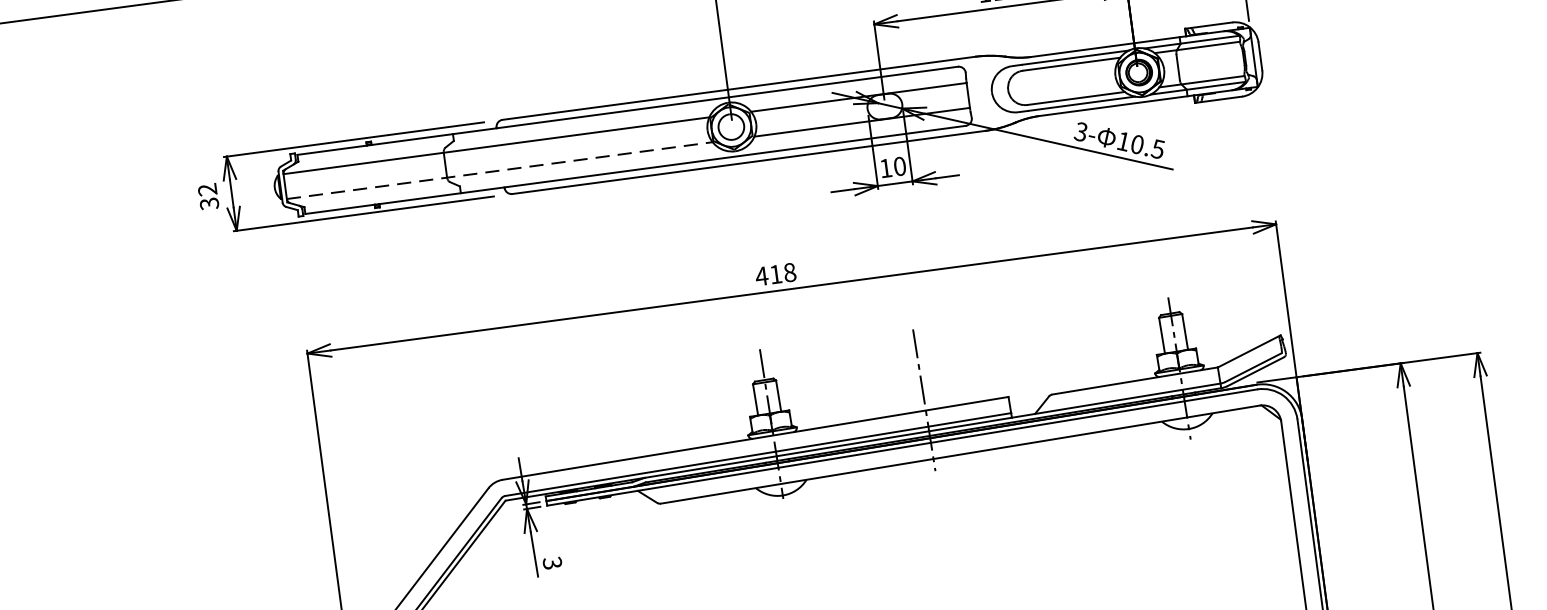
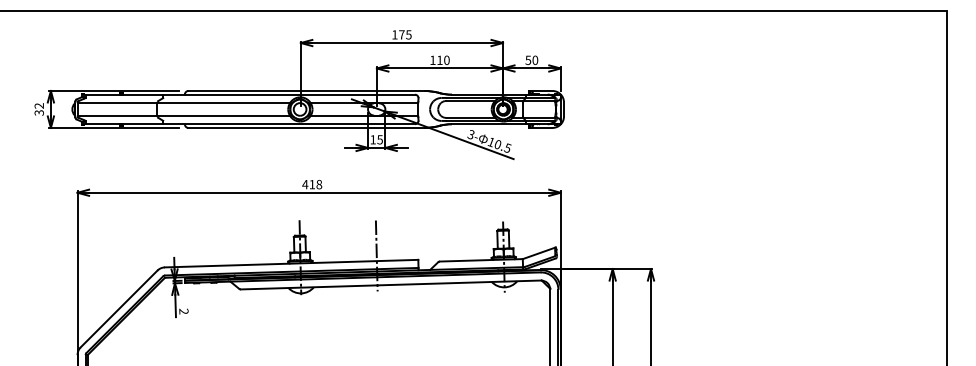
text: (898, 166) -> (379, 139), 10 -> 15
line: (501, 170) -> (184, 115), dashed -> solid
text: (551, 563) -> (183, 311), 3 -> 2

